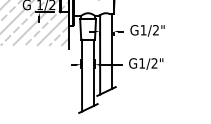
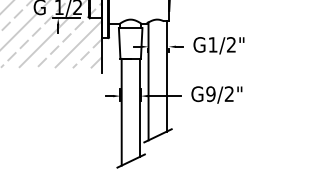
text: (142, 63) -> (211, 94), G1/2" -> G9/2"

